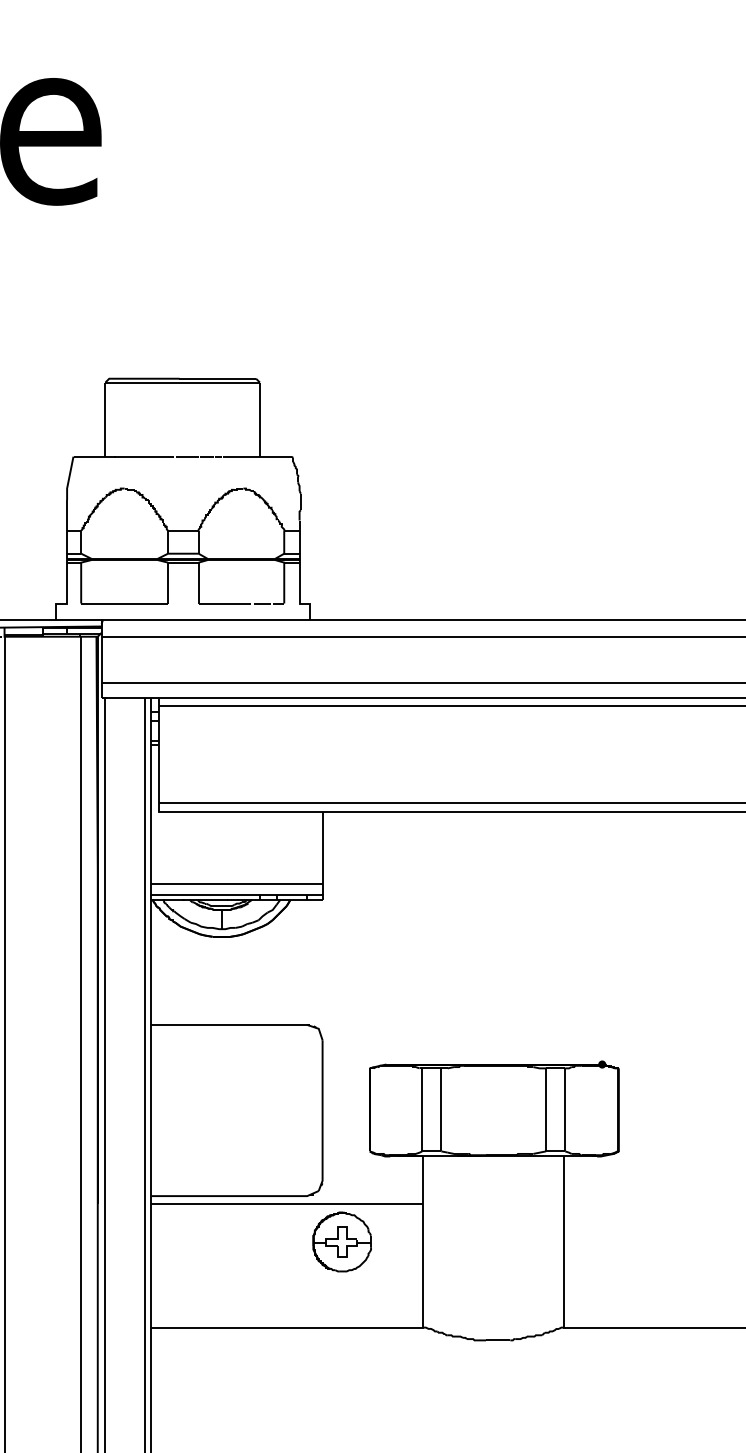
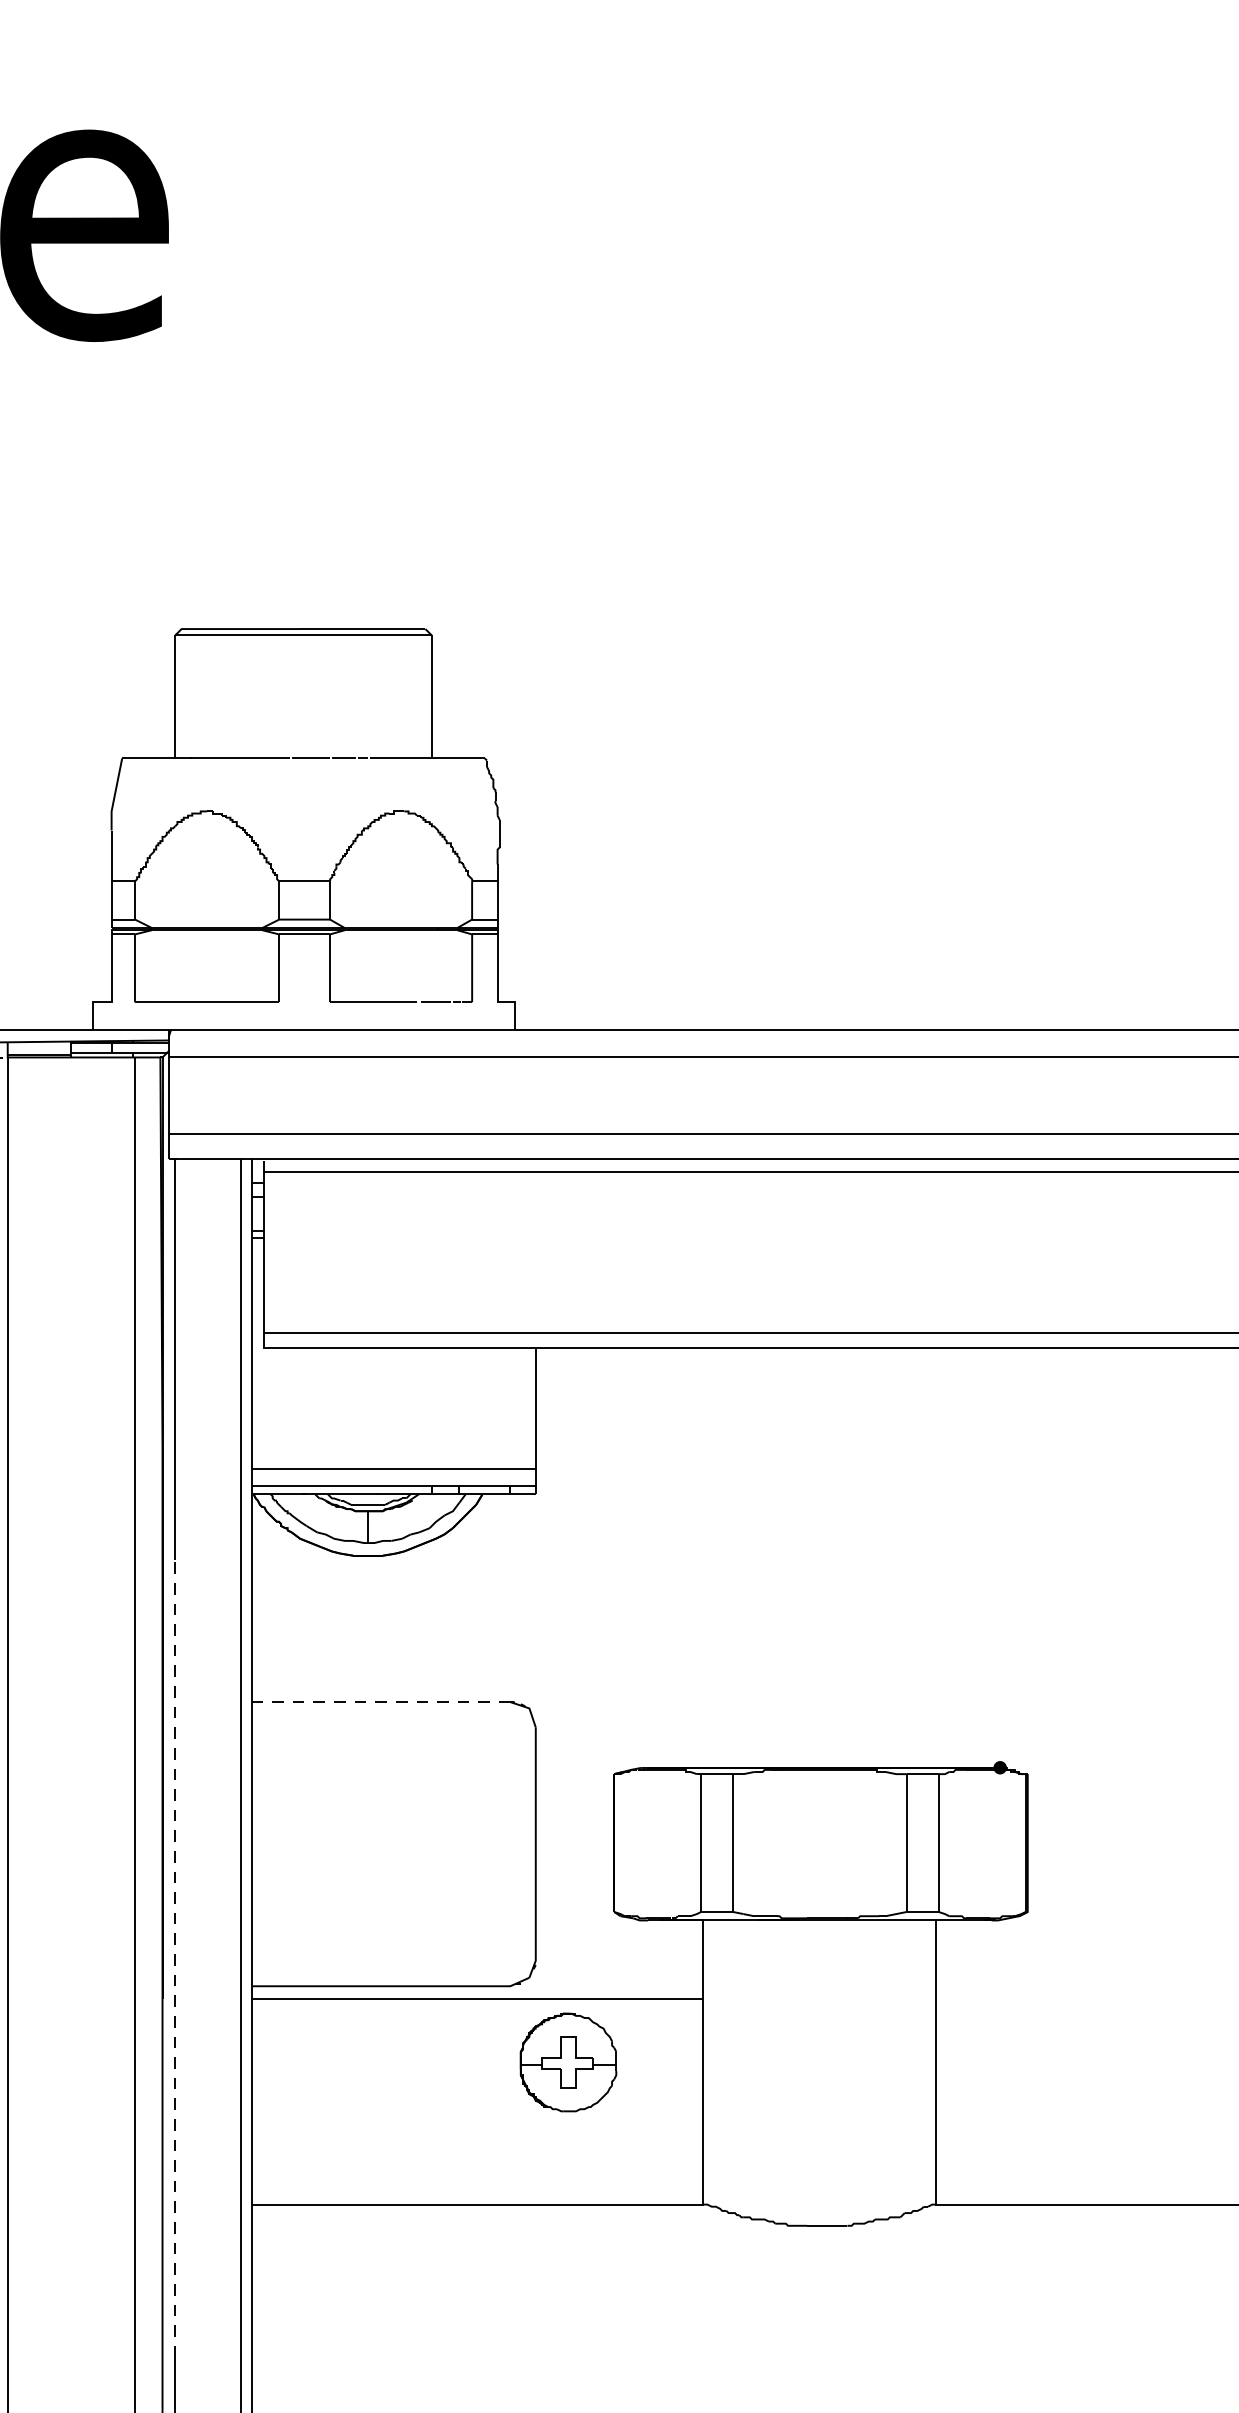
line: (229, 1024) -> (381, 1701), solid -> dashed
line: (105, 1179) -> (175, 1958), solid -> dashed

